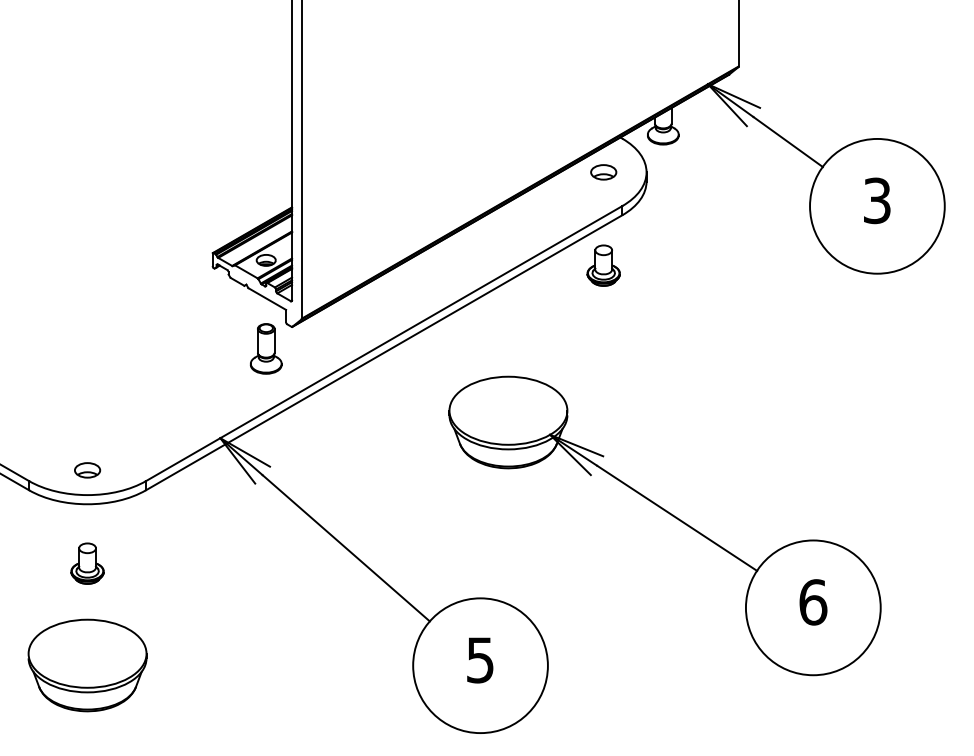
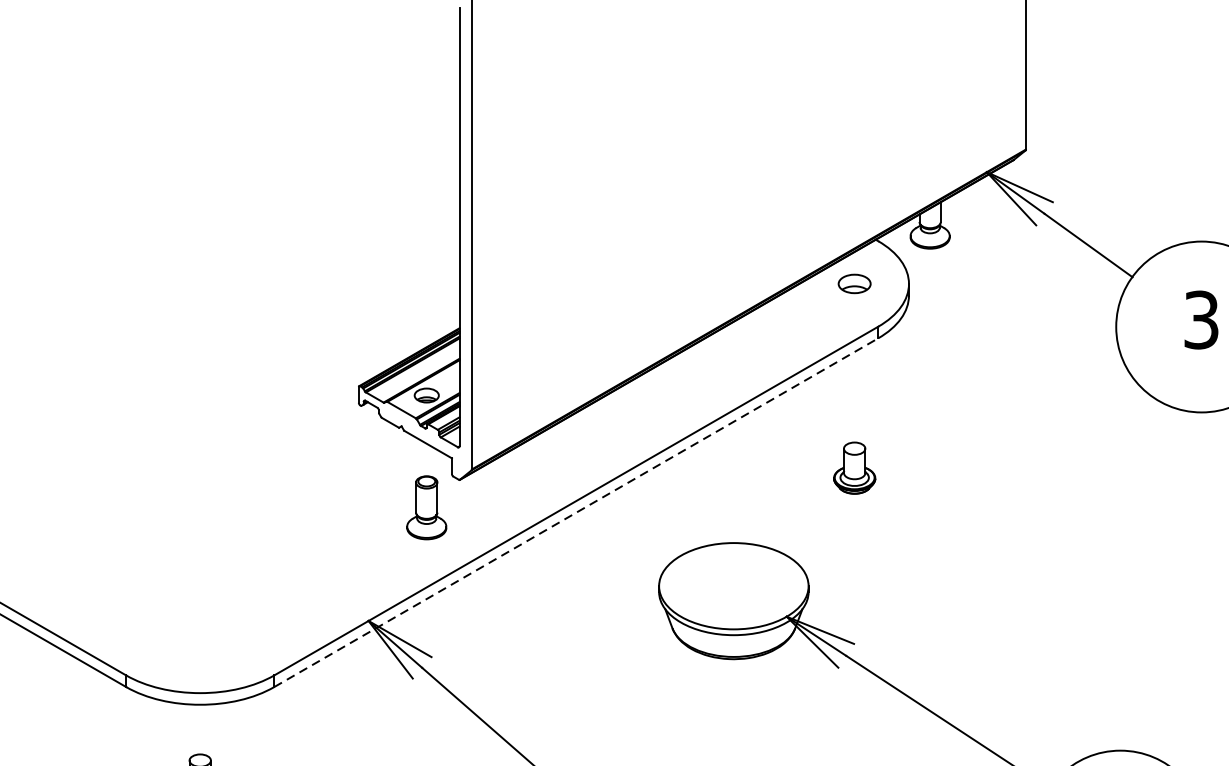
part: (603, 265) -> (854, 467), moved
line: (384, 352) -> (576, 512), solid -> dashed
part: (87, 470) -> (200, 661), removed

